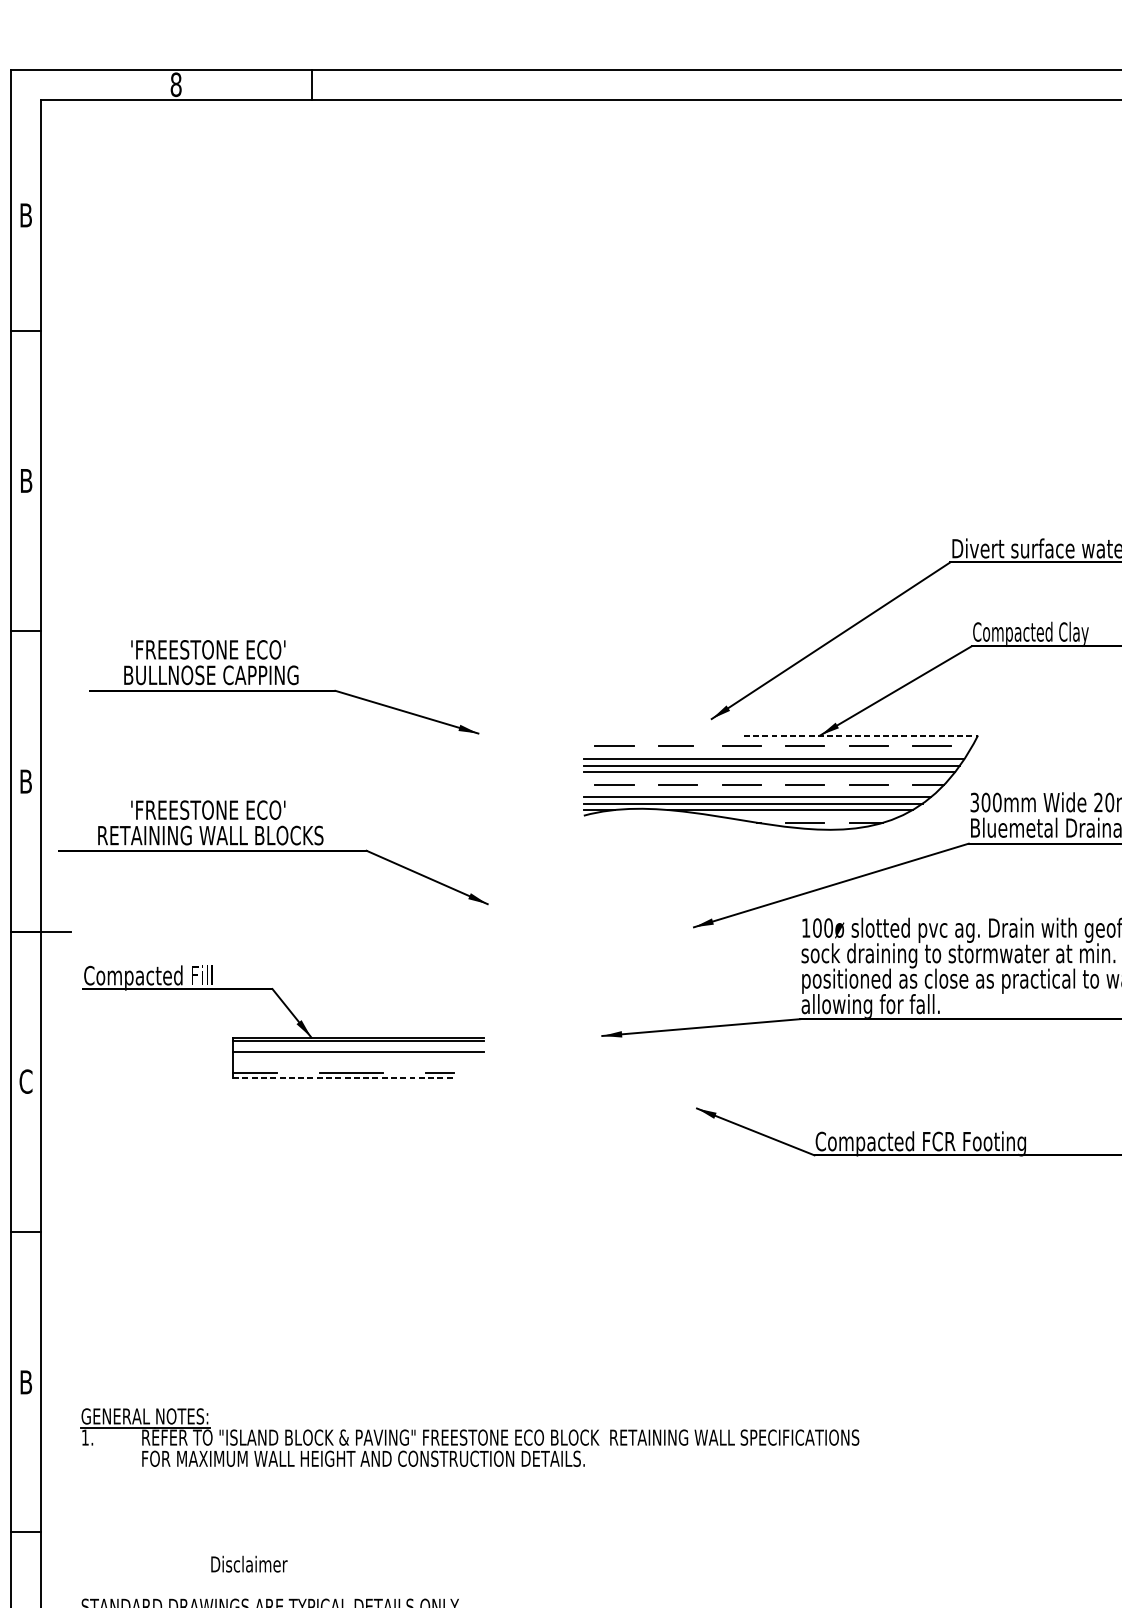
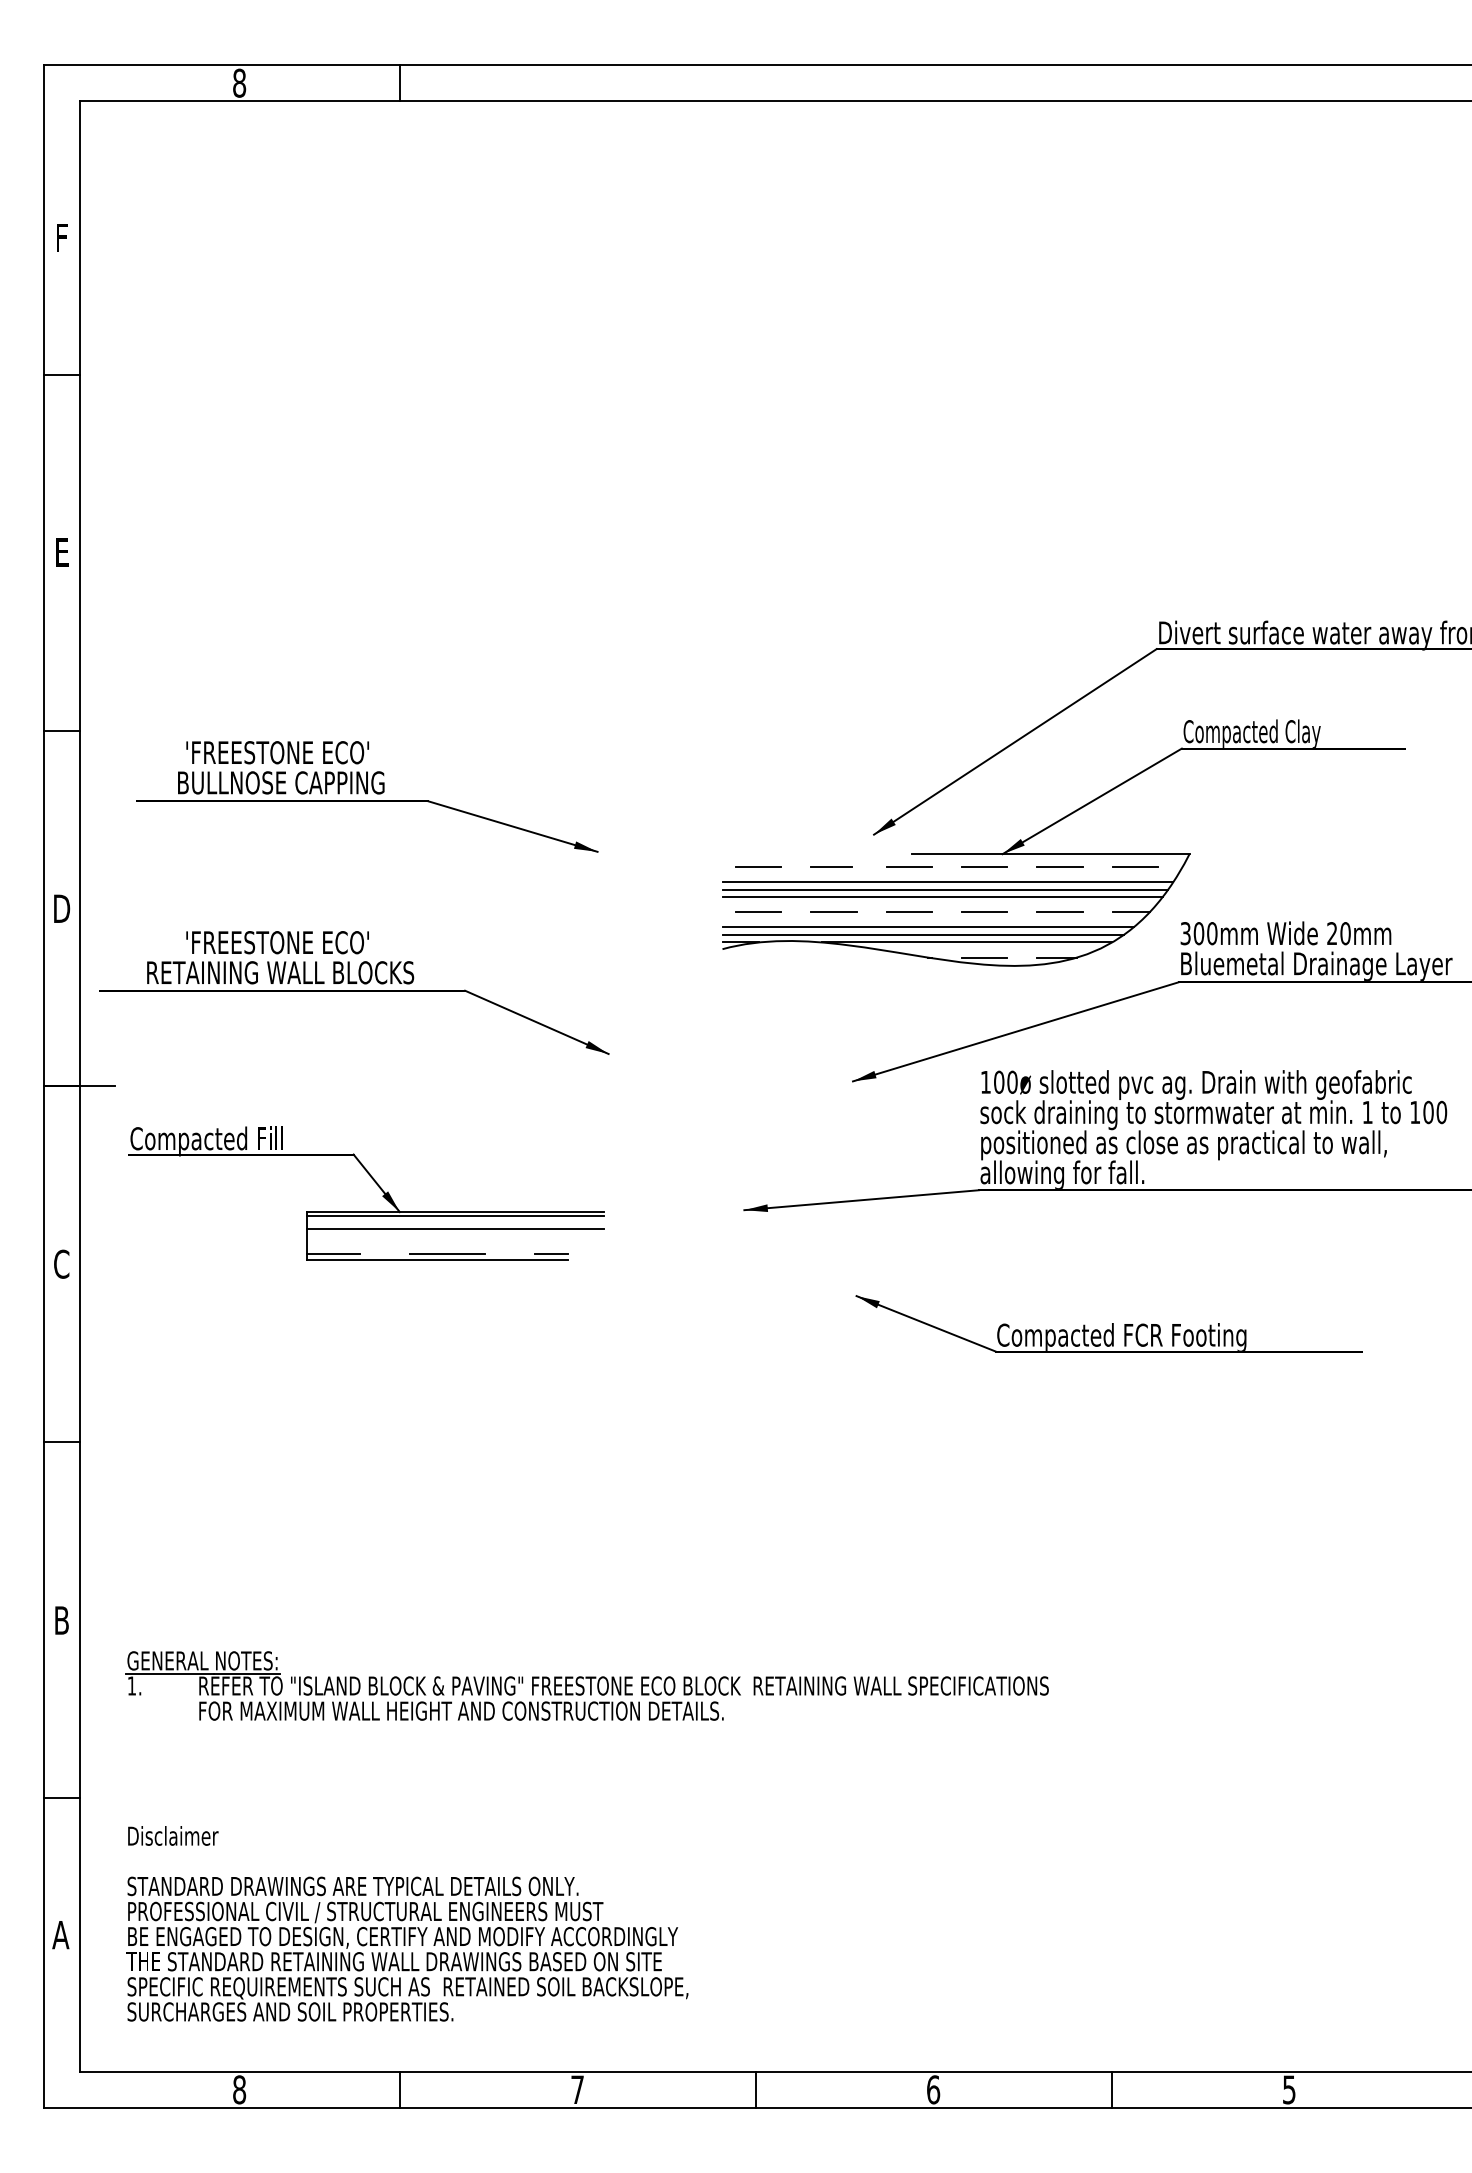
text: (25, 215) -> (61, 238), B -> F
text: (26, 480) -> (62, 552), B -> E
line: (860, 735) -> (1050, 854), dashed -> solid
text: (26, 781) -> (62, 908), B -> D
line: (343, 1077) -> (437, 1259), dashed -> solid
text: (249, 1563) -> (173, 1835), moved

